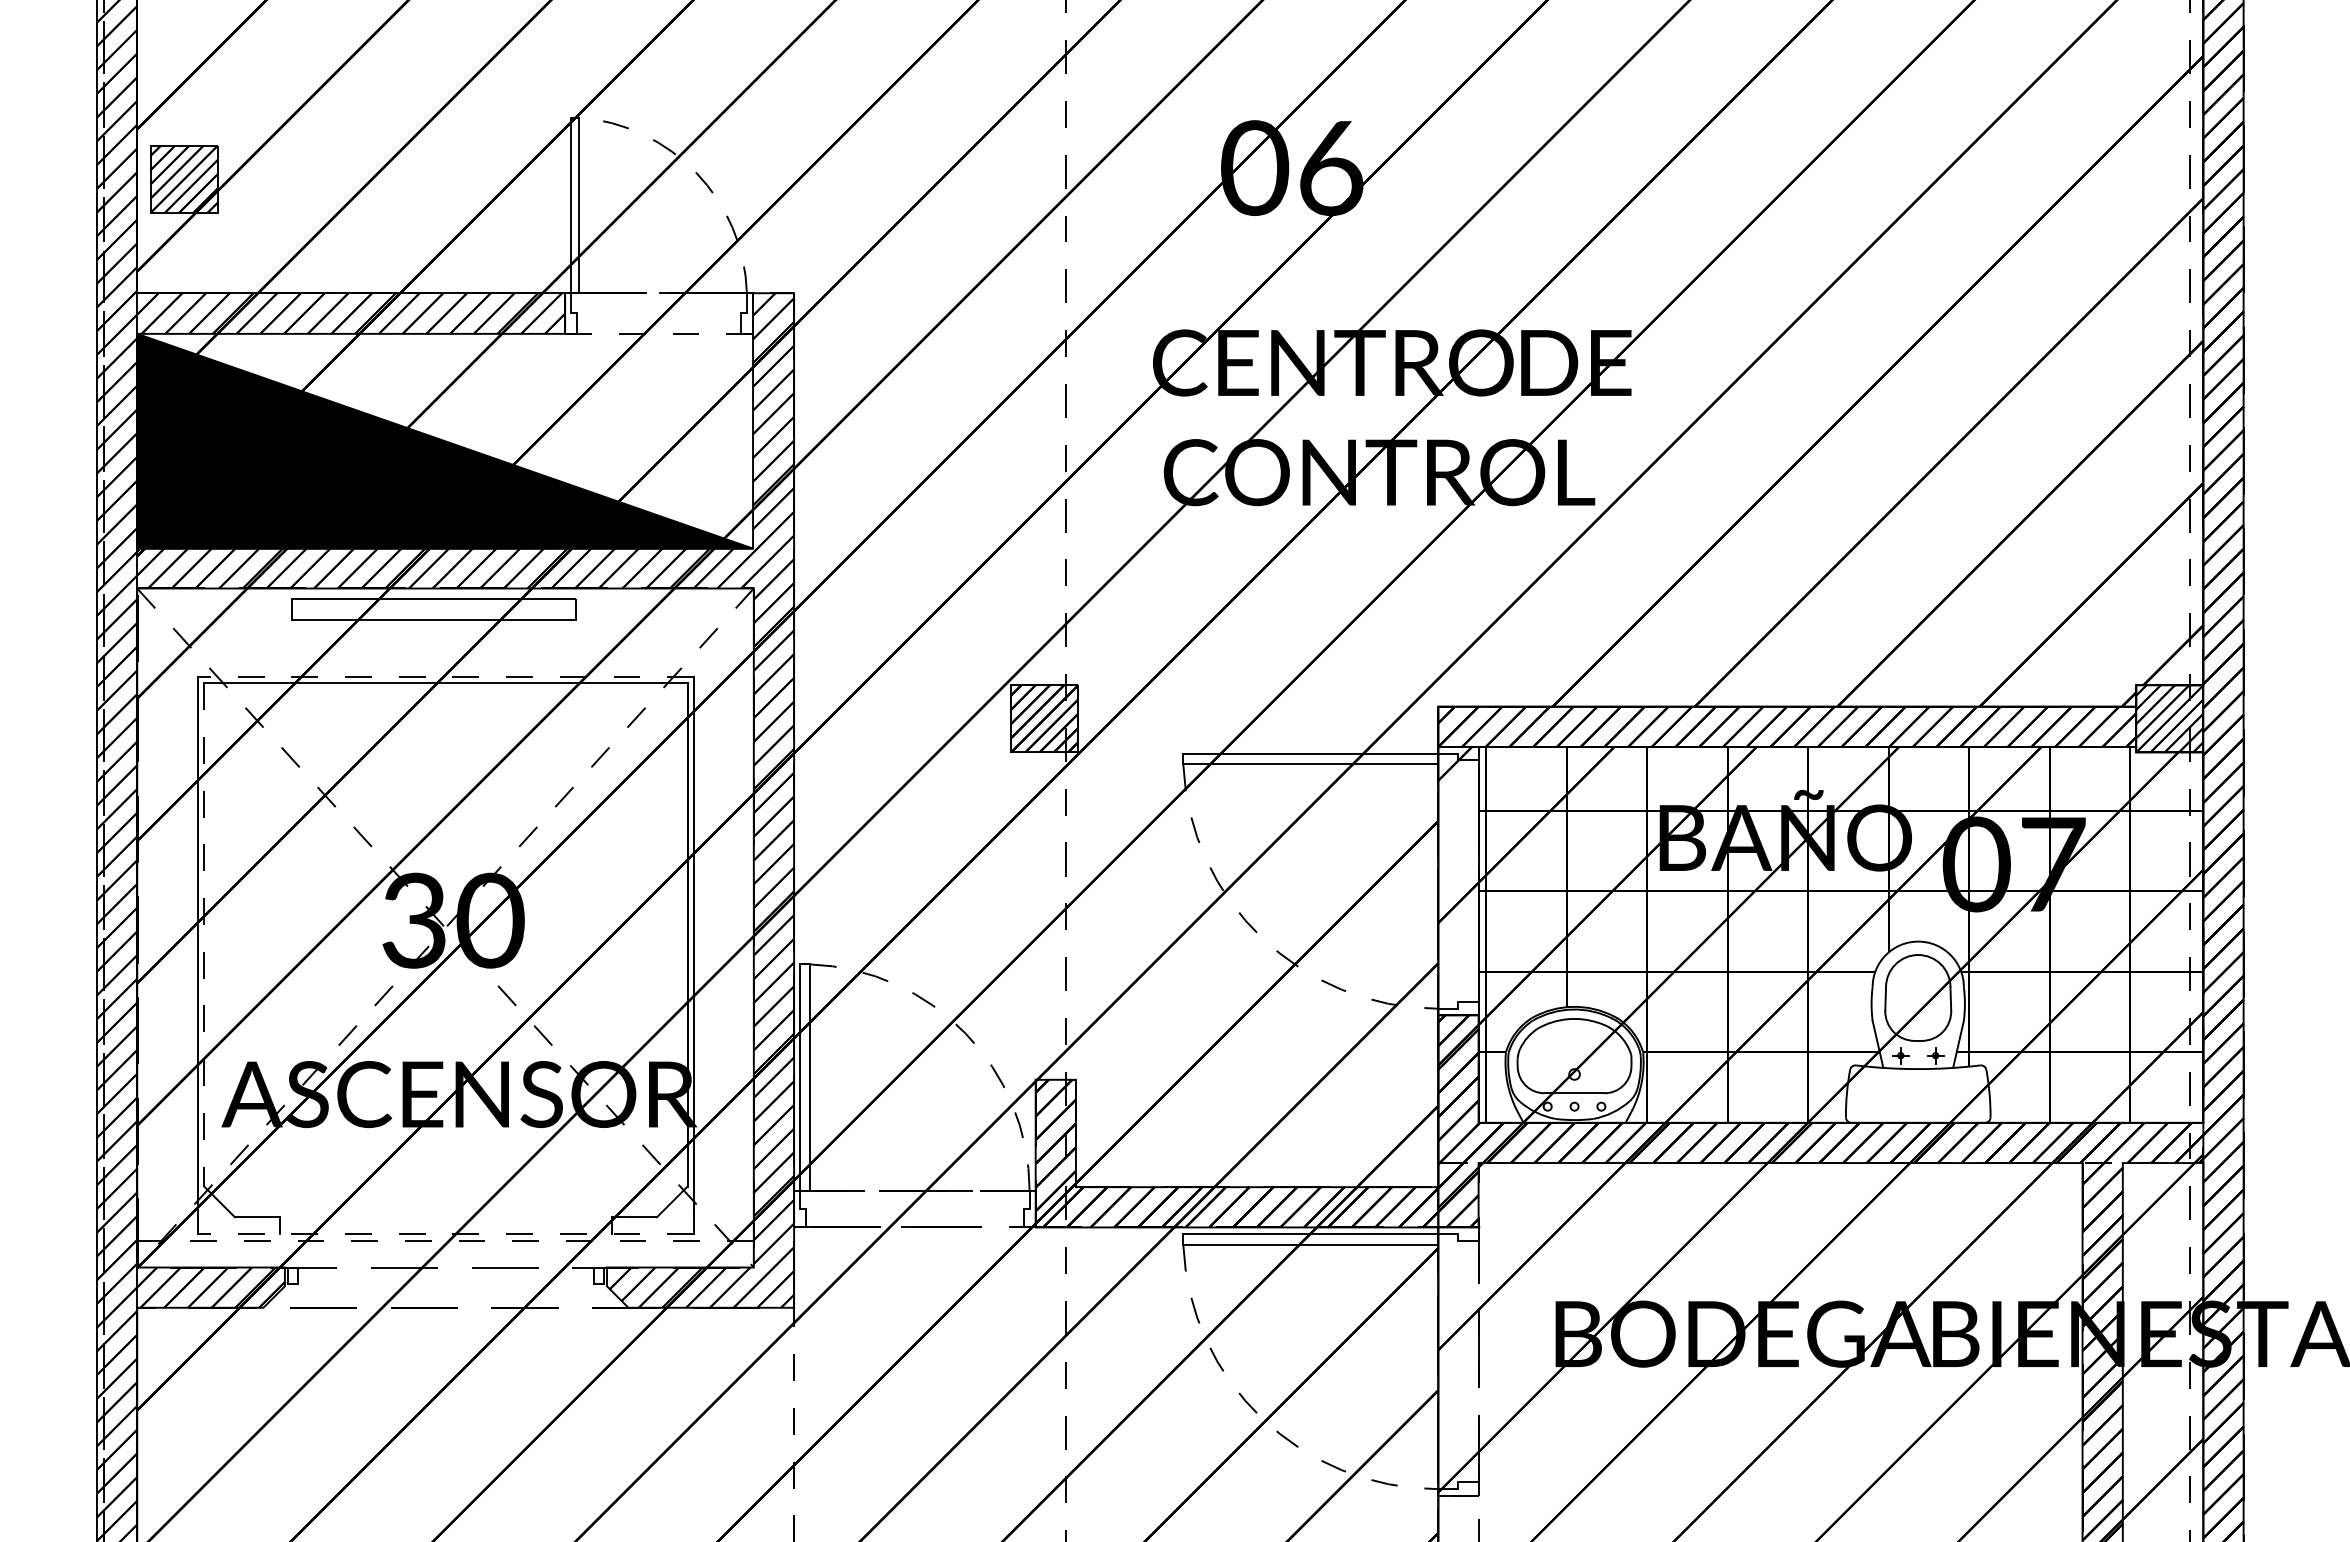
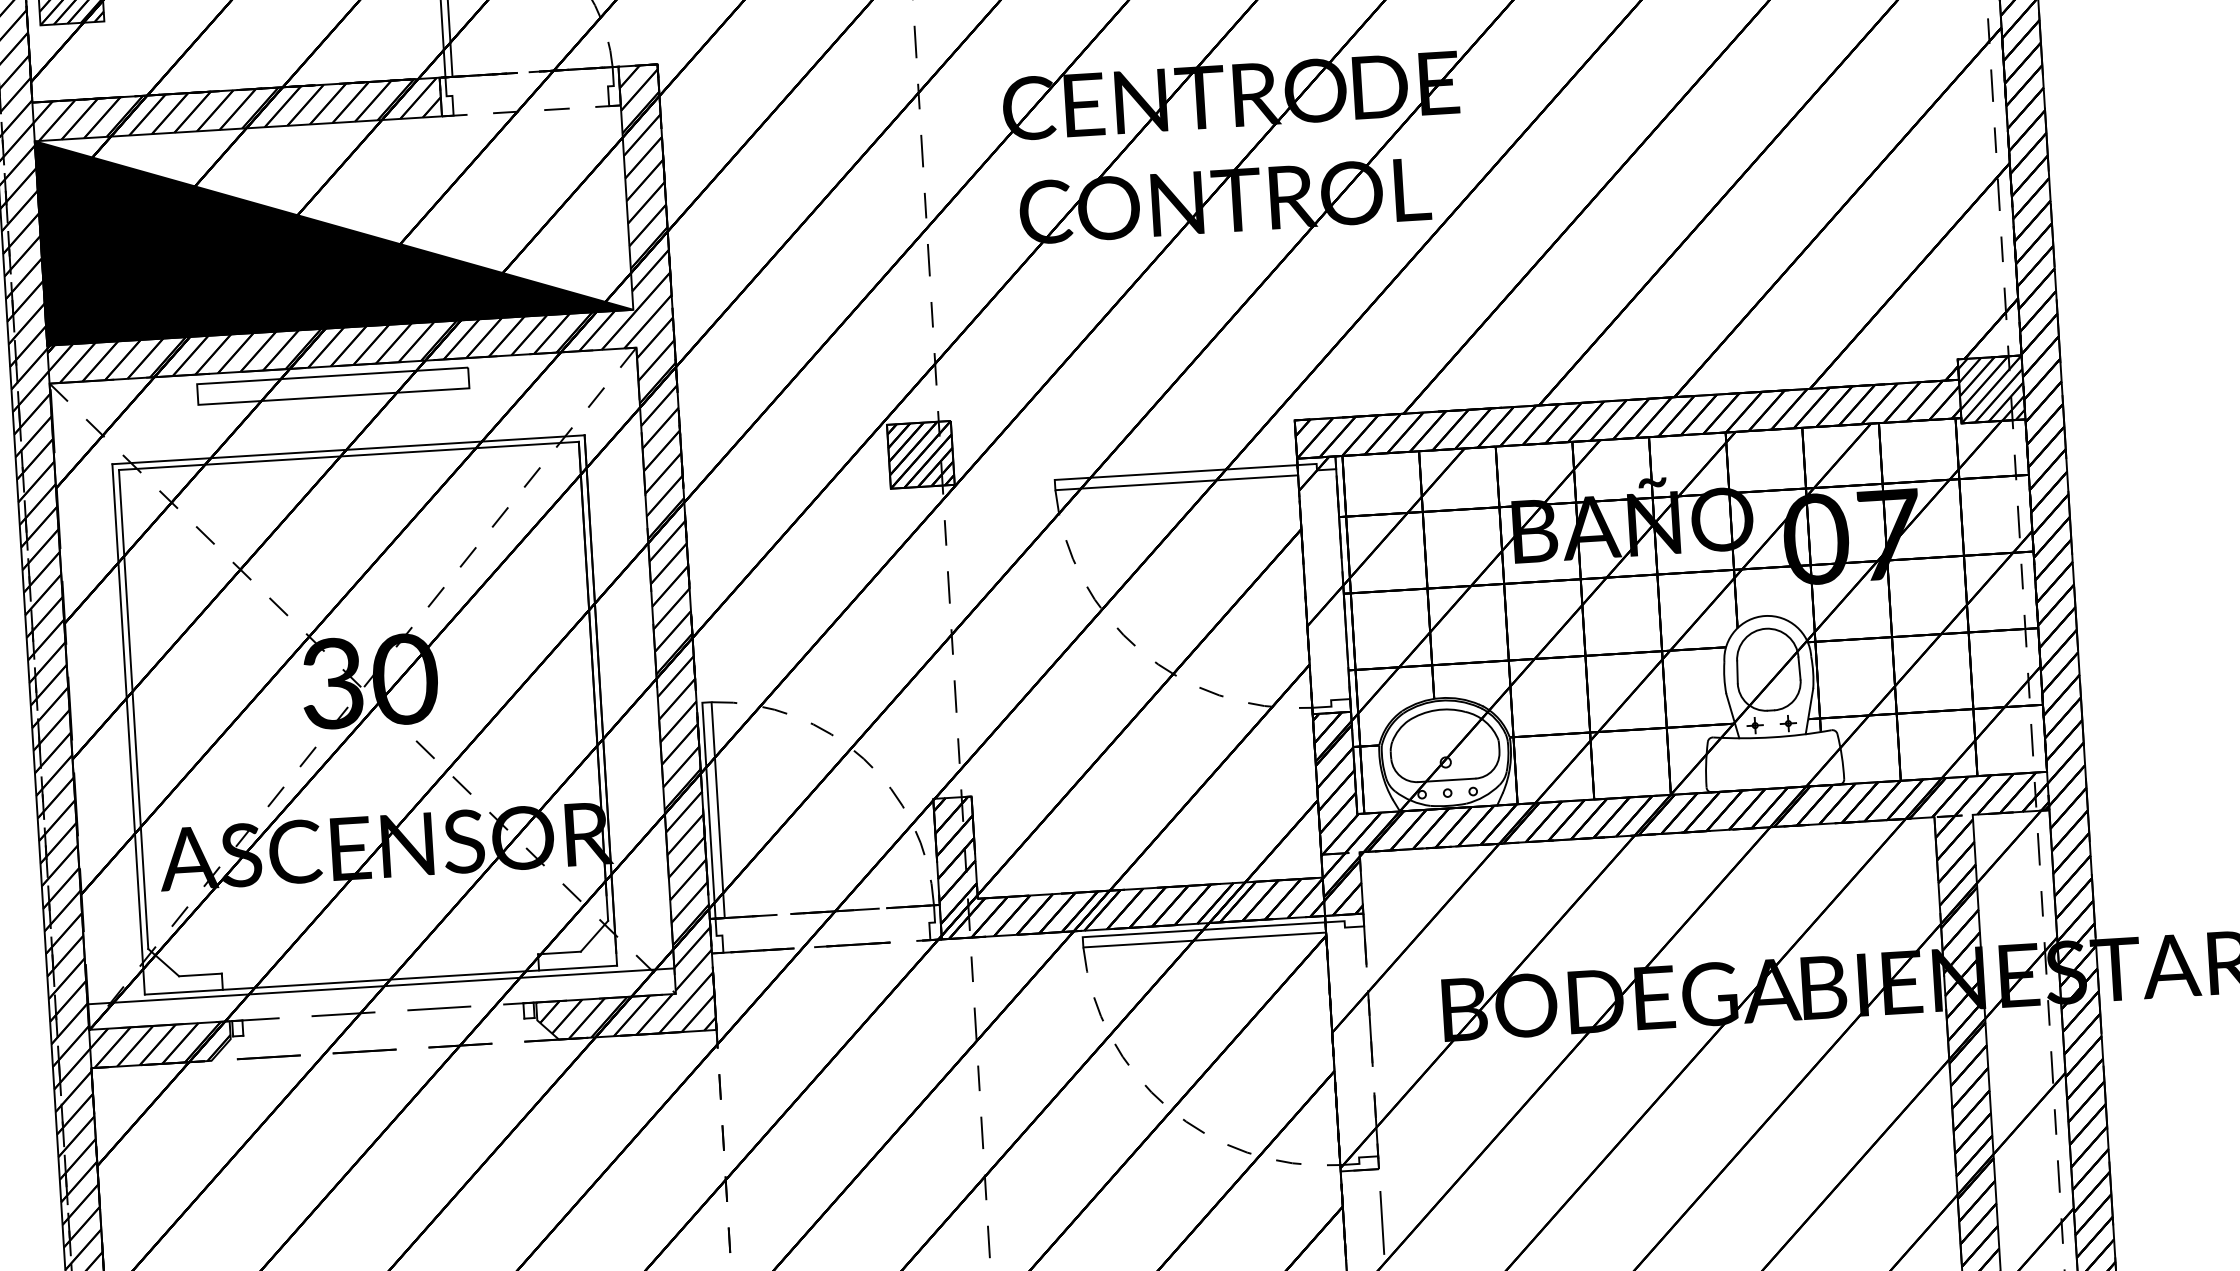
line: (445, 676) -> (348, 449), dashed -> solid
line: (204, 935) -> (133, 709), dashed -> solid
line: (445, 1234) -> (380, 980), dashed -> solid
line: (445, 1240) -> (380, 986), dashed -> solid

